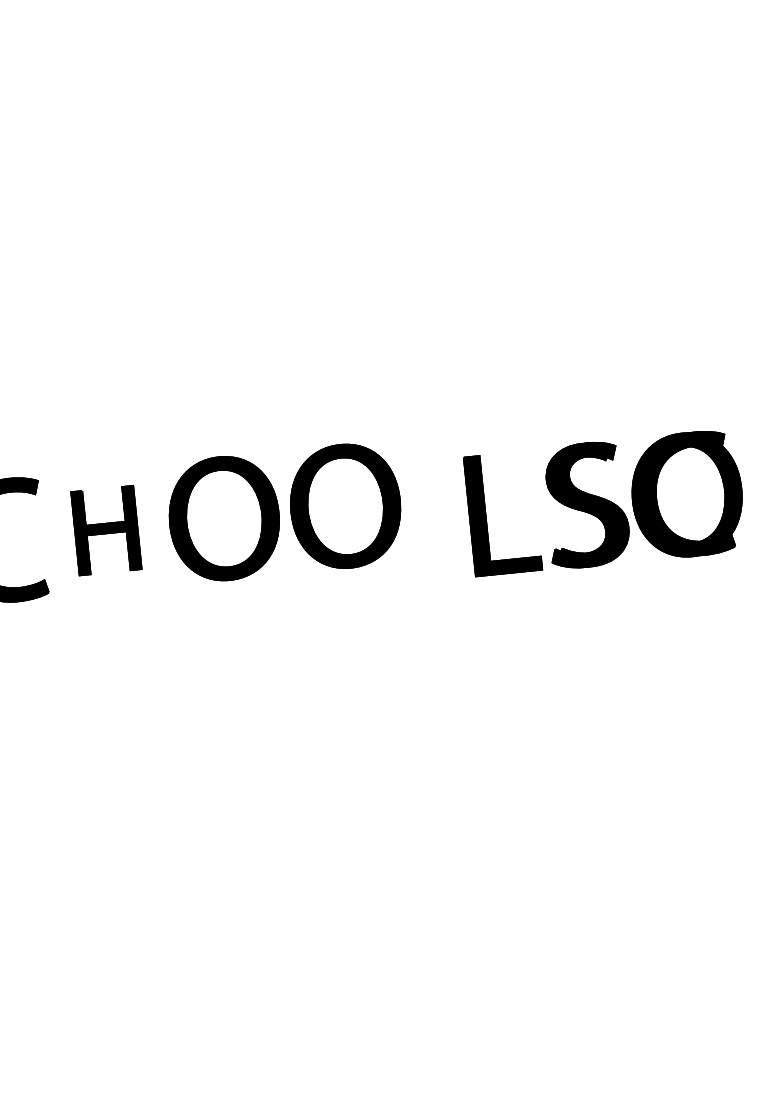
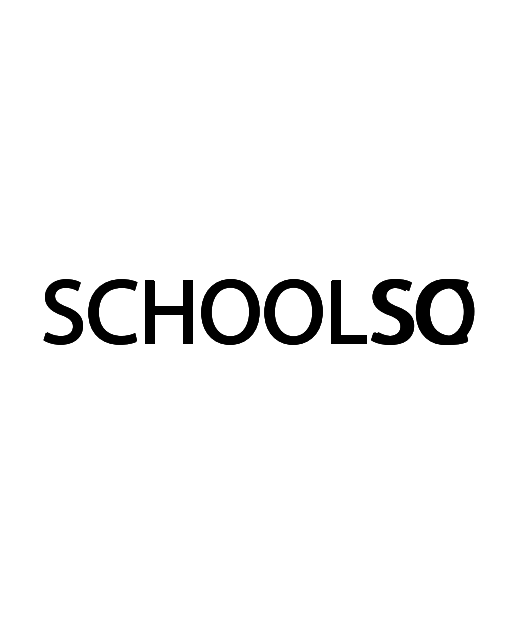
part: (605, 502) -> (402, 311), moved
part: (105, 529) -> (168, 311), size x1.43

